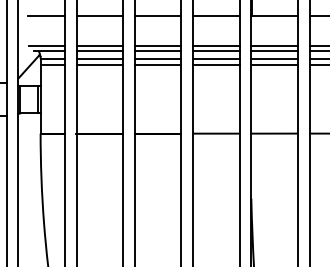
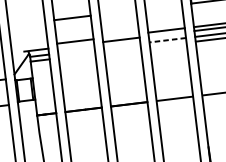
line: (46, 16) -> (30, 23), removed
line: (157, 16) -> (117, 12), removed
line: (216, 16) -> (163, 7), removed
line: (46, 46) -> (33, 46), removed
line: (157, 46) -> (120, 36), removed
line: (99, 51) -> (75, 45), removed
line: (216, 51) -> (167, 34), removed
line: (99, 58) -> (76, 51), removed
line: (157, 58) -> (121, 45), removed
line: (215, 58) -> (167, 40), solid -> dashed
line: (99, 64) -> (76, 55), removed
line: (157, 64) -> (122, 50), removed
line: (216, 64) -> (168, 44), removed

